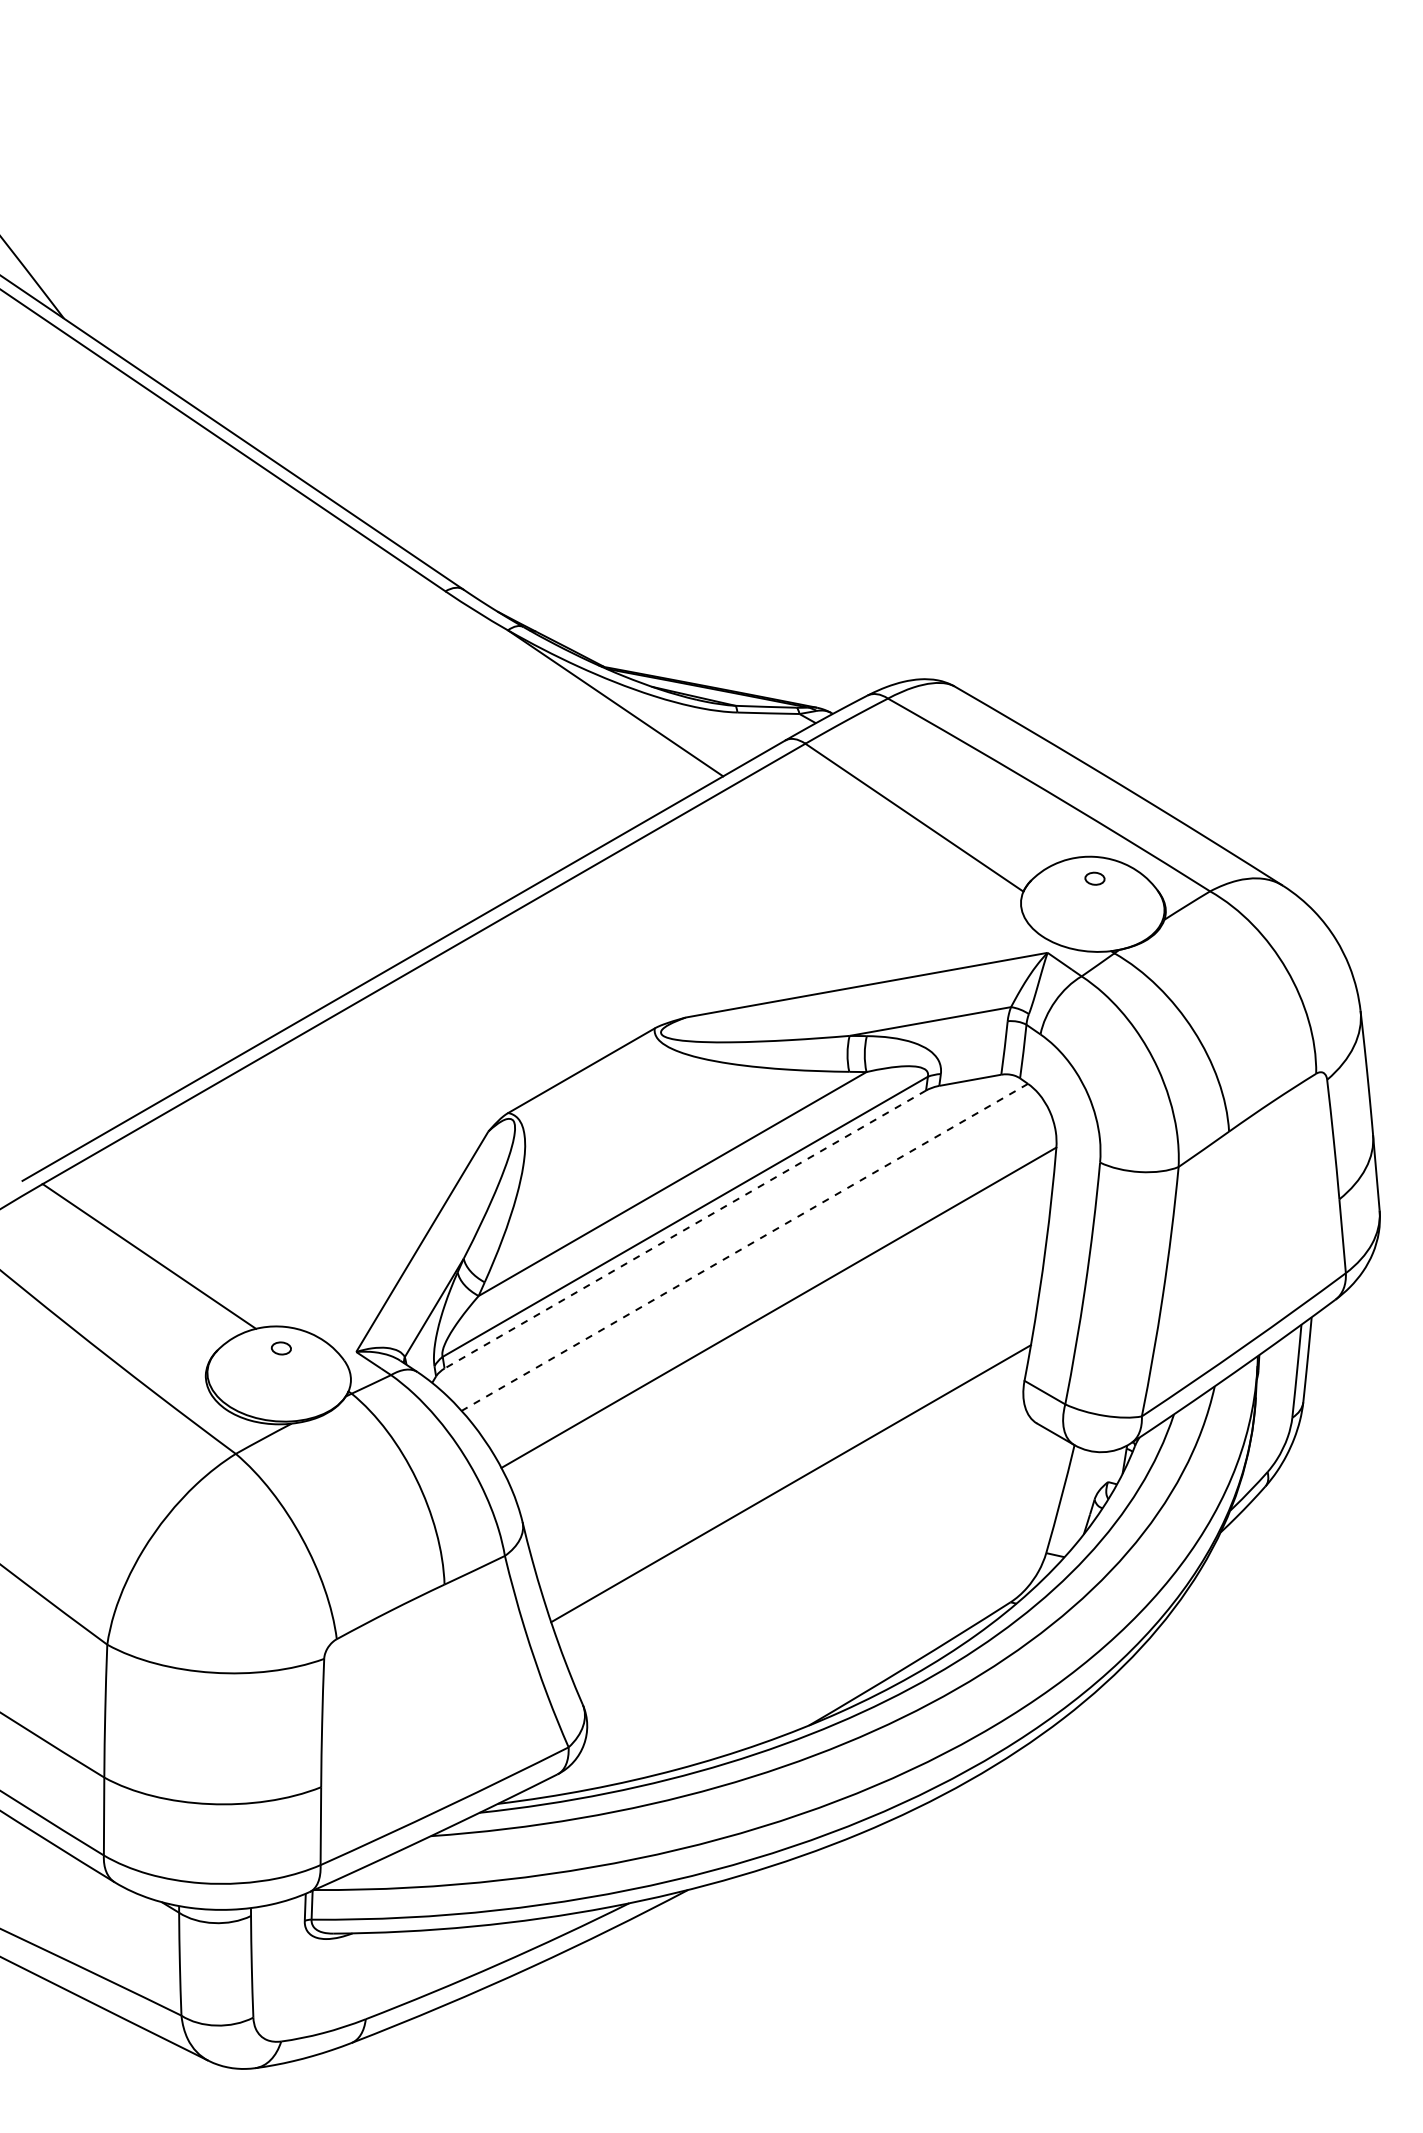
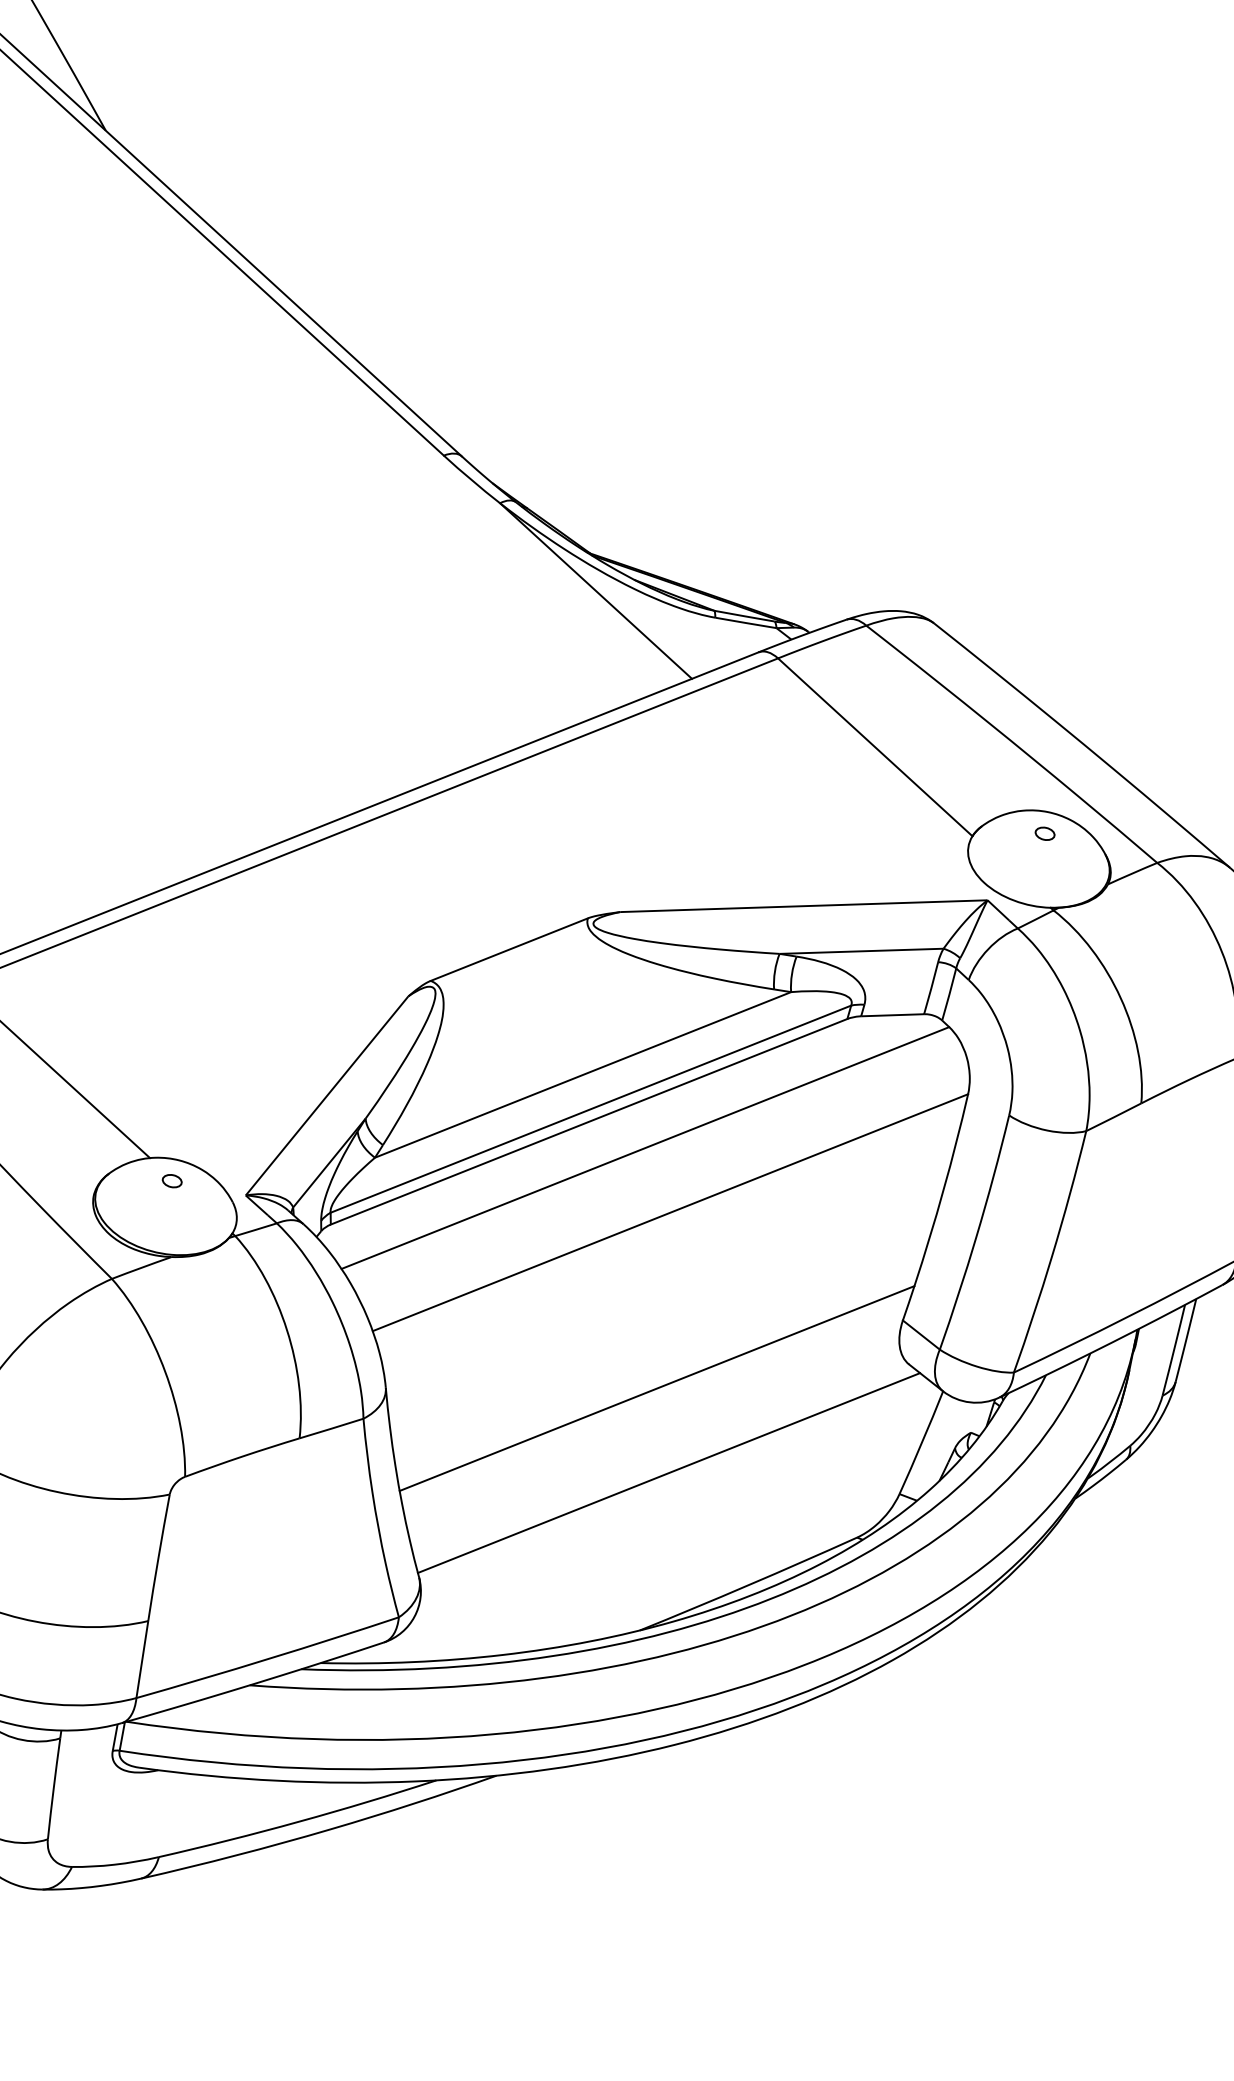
line: (685, 1229) -> (589, 1121), dashed -> solid
line: (744, 1247) -> (645, 1148), dashed -> solid
line: (815, 1565) -> (669, 1473), added

